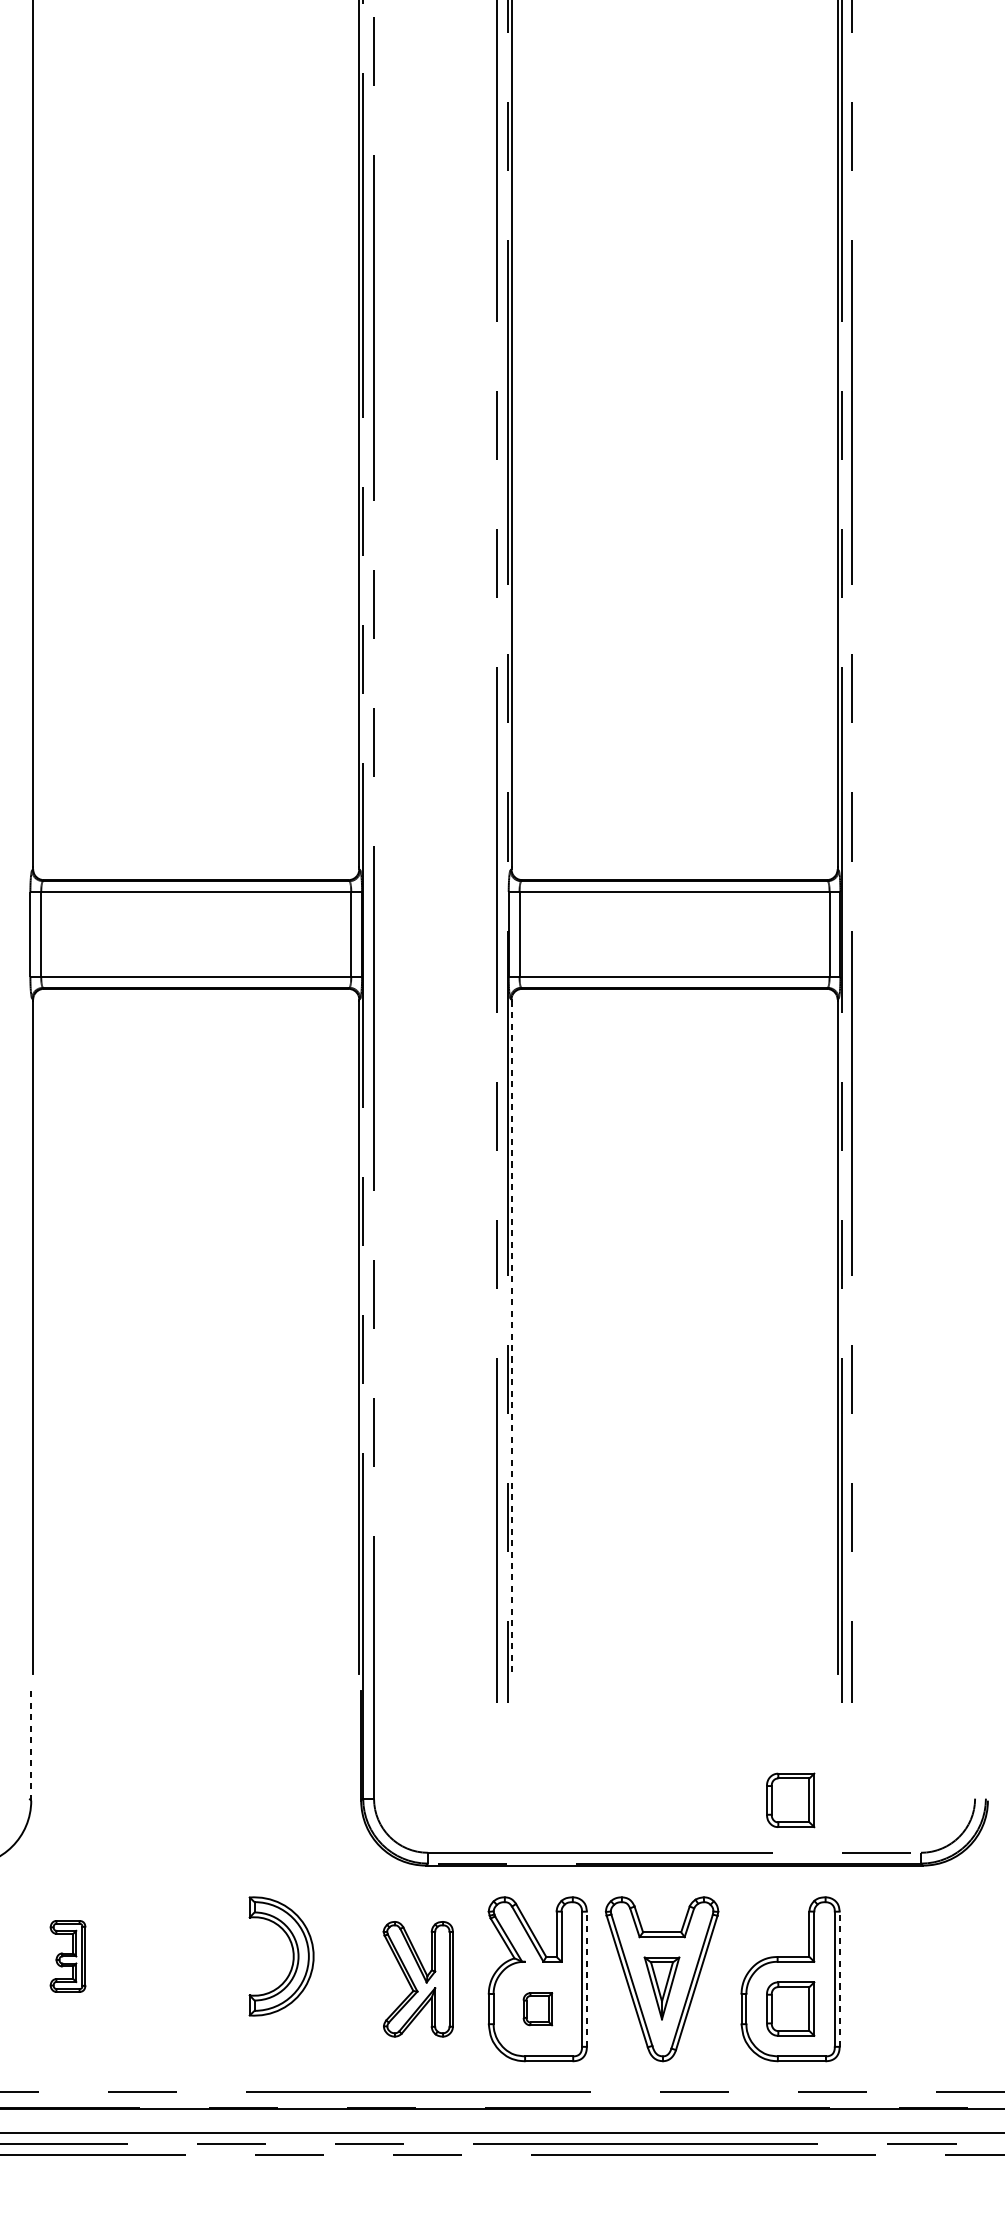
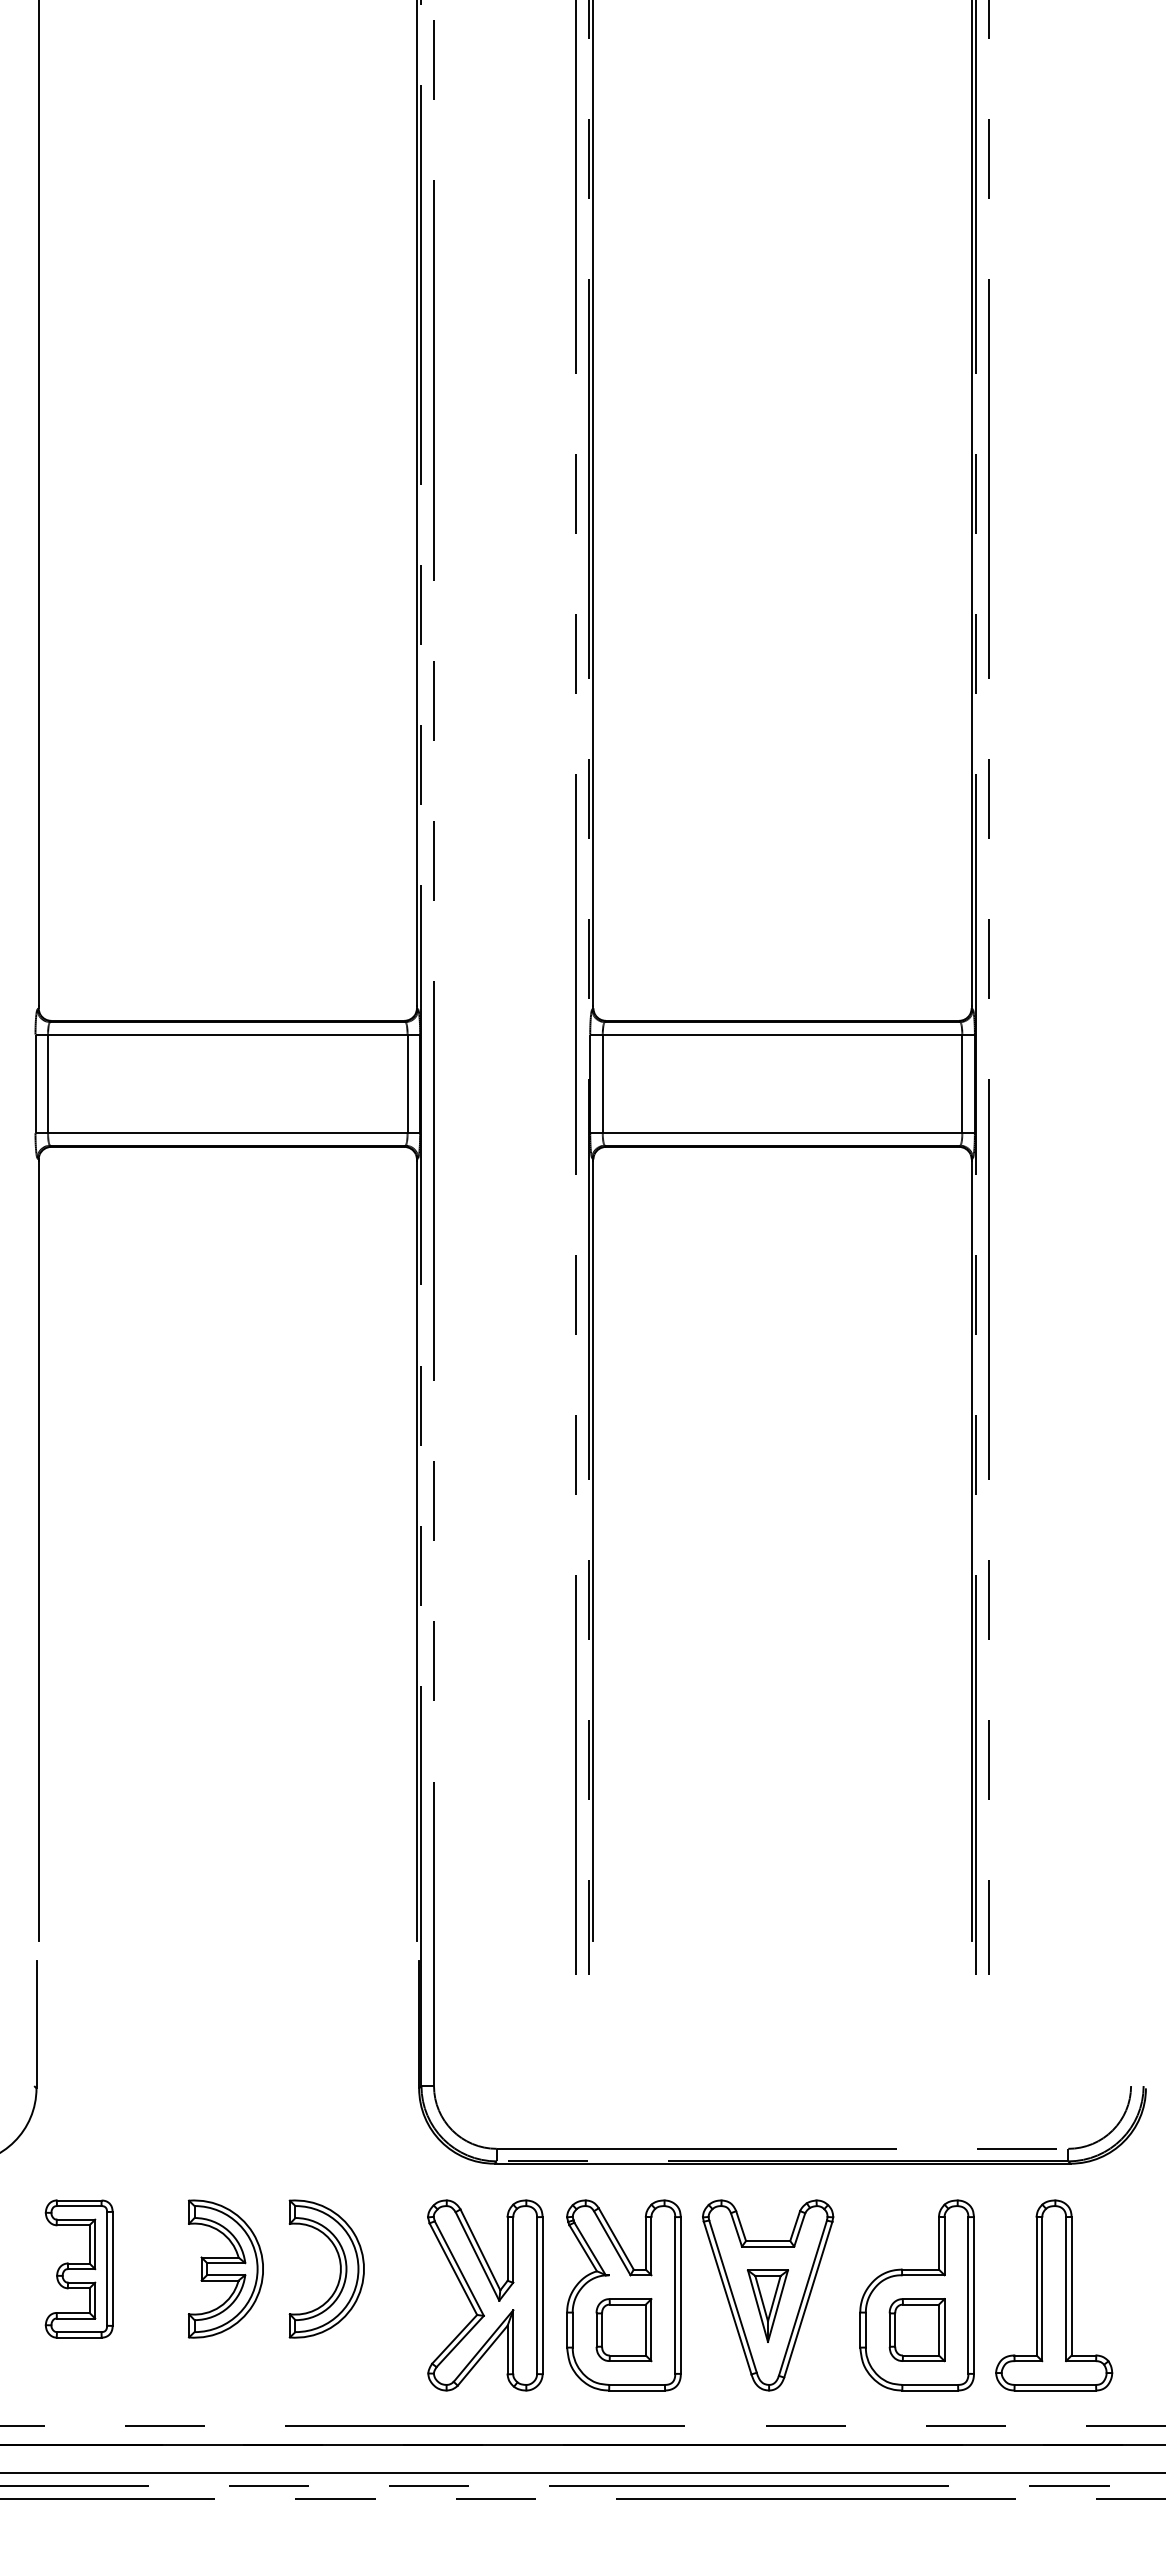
line: (511, 1337) -> (593, 1551), dashed -> solid
line: (31, 1745) -> (36, 2024), dashed -> solid
part: (790, 1800) -> (916, 2088), removed
part: (67, 1955) -> (78, 2268), size x1.67
part: (194, 1955) -> (225, 2268), added
part: (418, 1979) -> (485, 2295), size x1.43
line: (586, 1979) -> (680, 2295), dashed -> solid
line: (839, 1979) -> (973, 2295), dashed -> solid
part: (909, 1979) -> (1054, 2295), added
part: (537, 2009) -> (623, 2330), size x1.67

